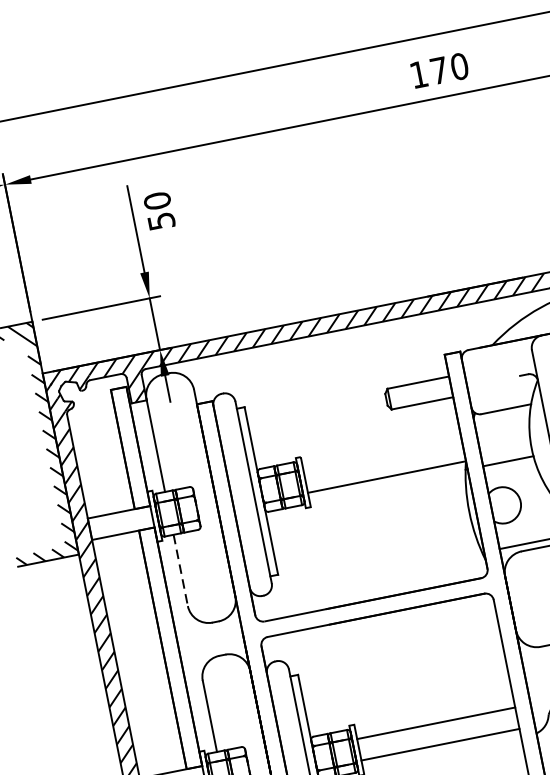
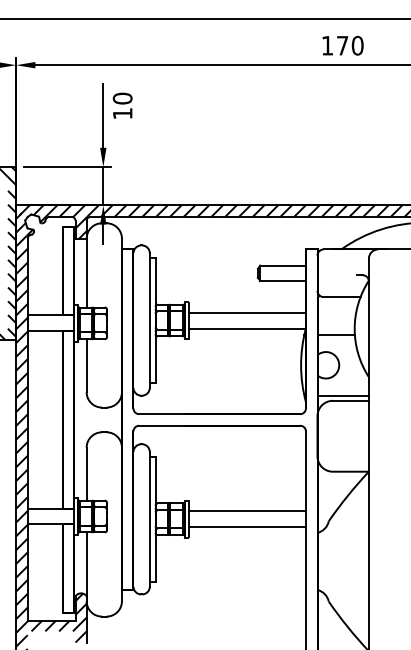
text: (161, 221) -> (122, 113), 50 -> 10
line: (381, 455) -> (246, 312), added
line: (180, 571) -> (86, 366), dashed -> solid

